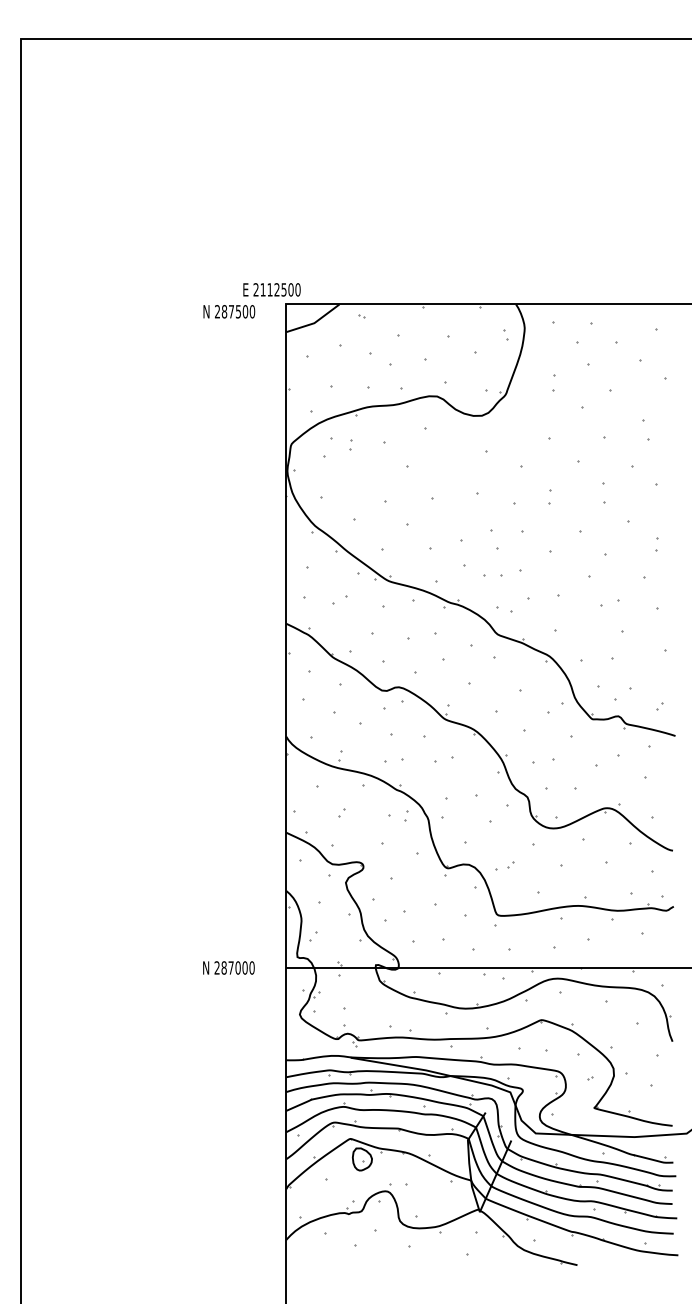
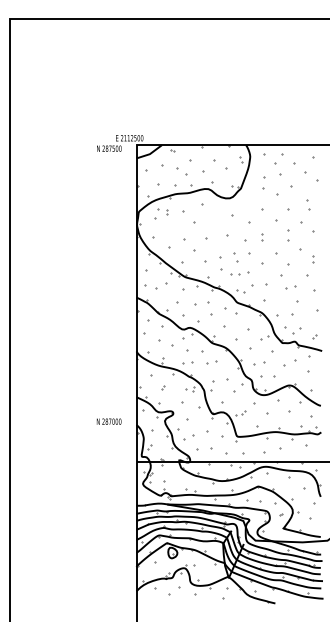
part: (554, 382) -> (264, 182), size x1.6
part: (340, 598) -> (162, 285), size x1.6
text: (227, 967) -> (108, 421), moved

